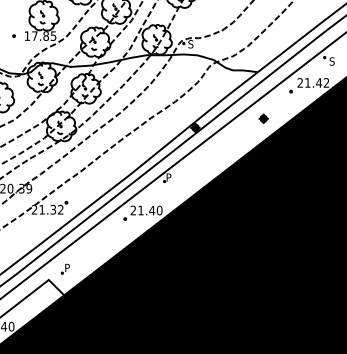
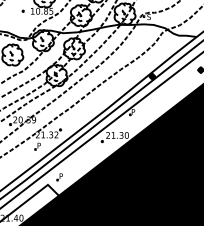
text: (34, 35) -> (37, 10), 17.85 -> 10.85
text: (152, 210) -> (121, 135), 21.40 -> 21.30
part: (33, 225) -> (37, 146), added

